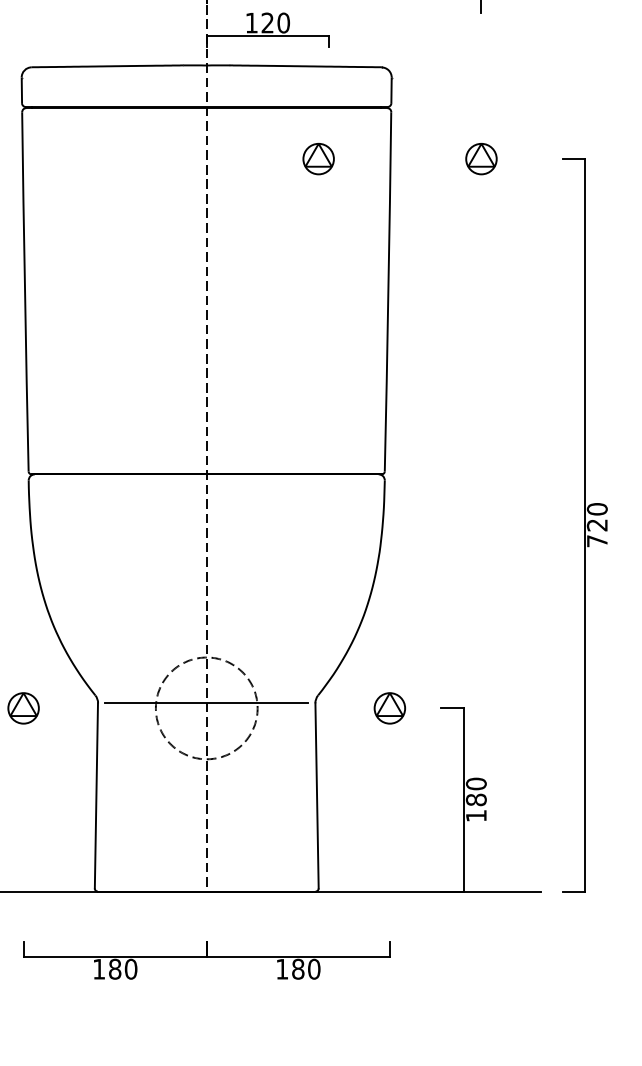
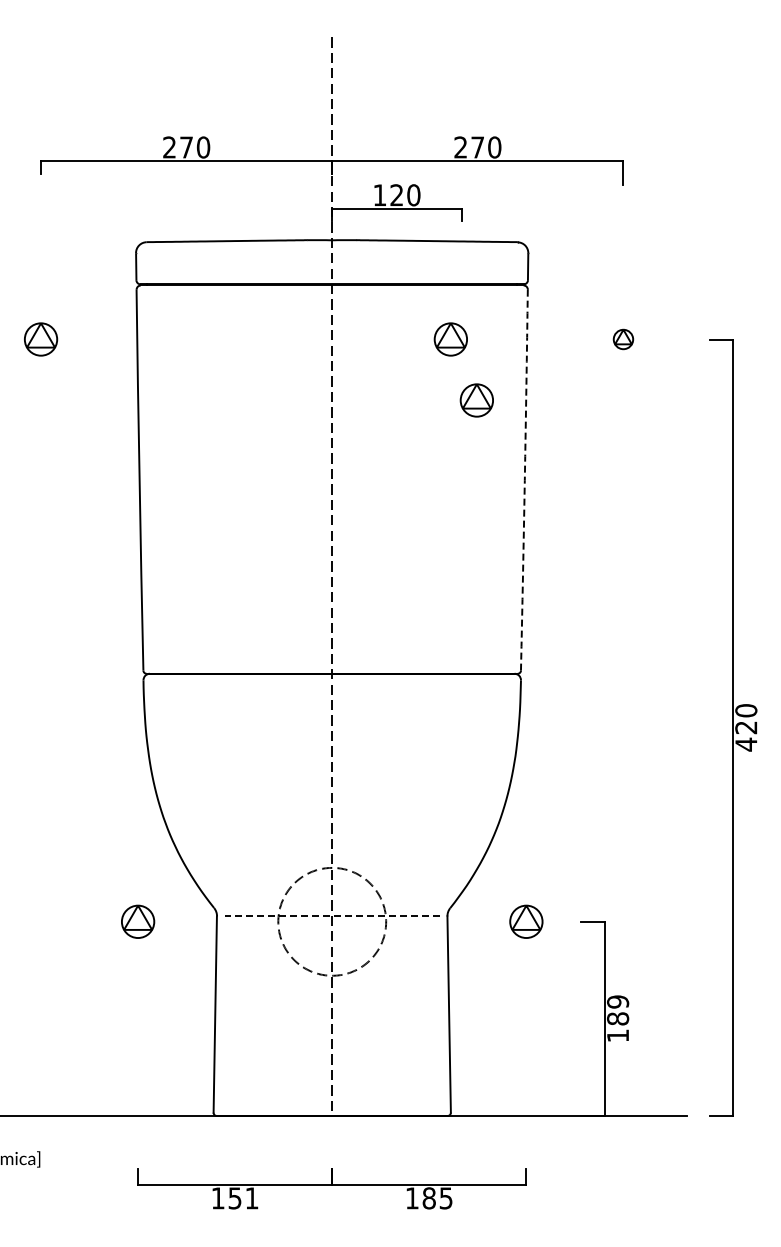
part: (481, 159) -> (623, 339), size x0.6
part: (342, 216) -> (476, 400), added
arc: (388, 292) -> (524, 480), solid -> dashed
text: (597, 541) -> (746, 744), 720 -> 420
line: (206, 703) -> (331, 916), solid -> dashed
text: (476, 783) -> (618, 1001), 180 -> 189
text: (123, 969) -> (243, 1198), 180 -> 151
text: (313, 969) -> (445, 1198), 180 -> 185

